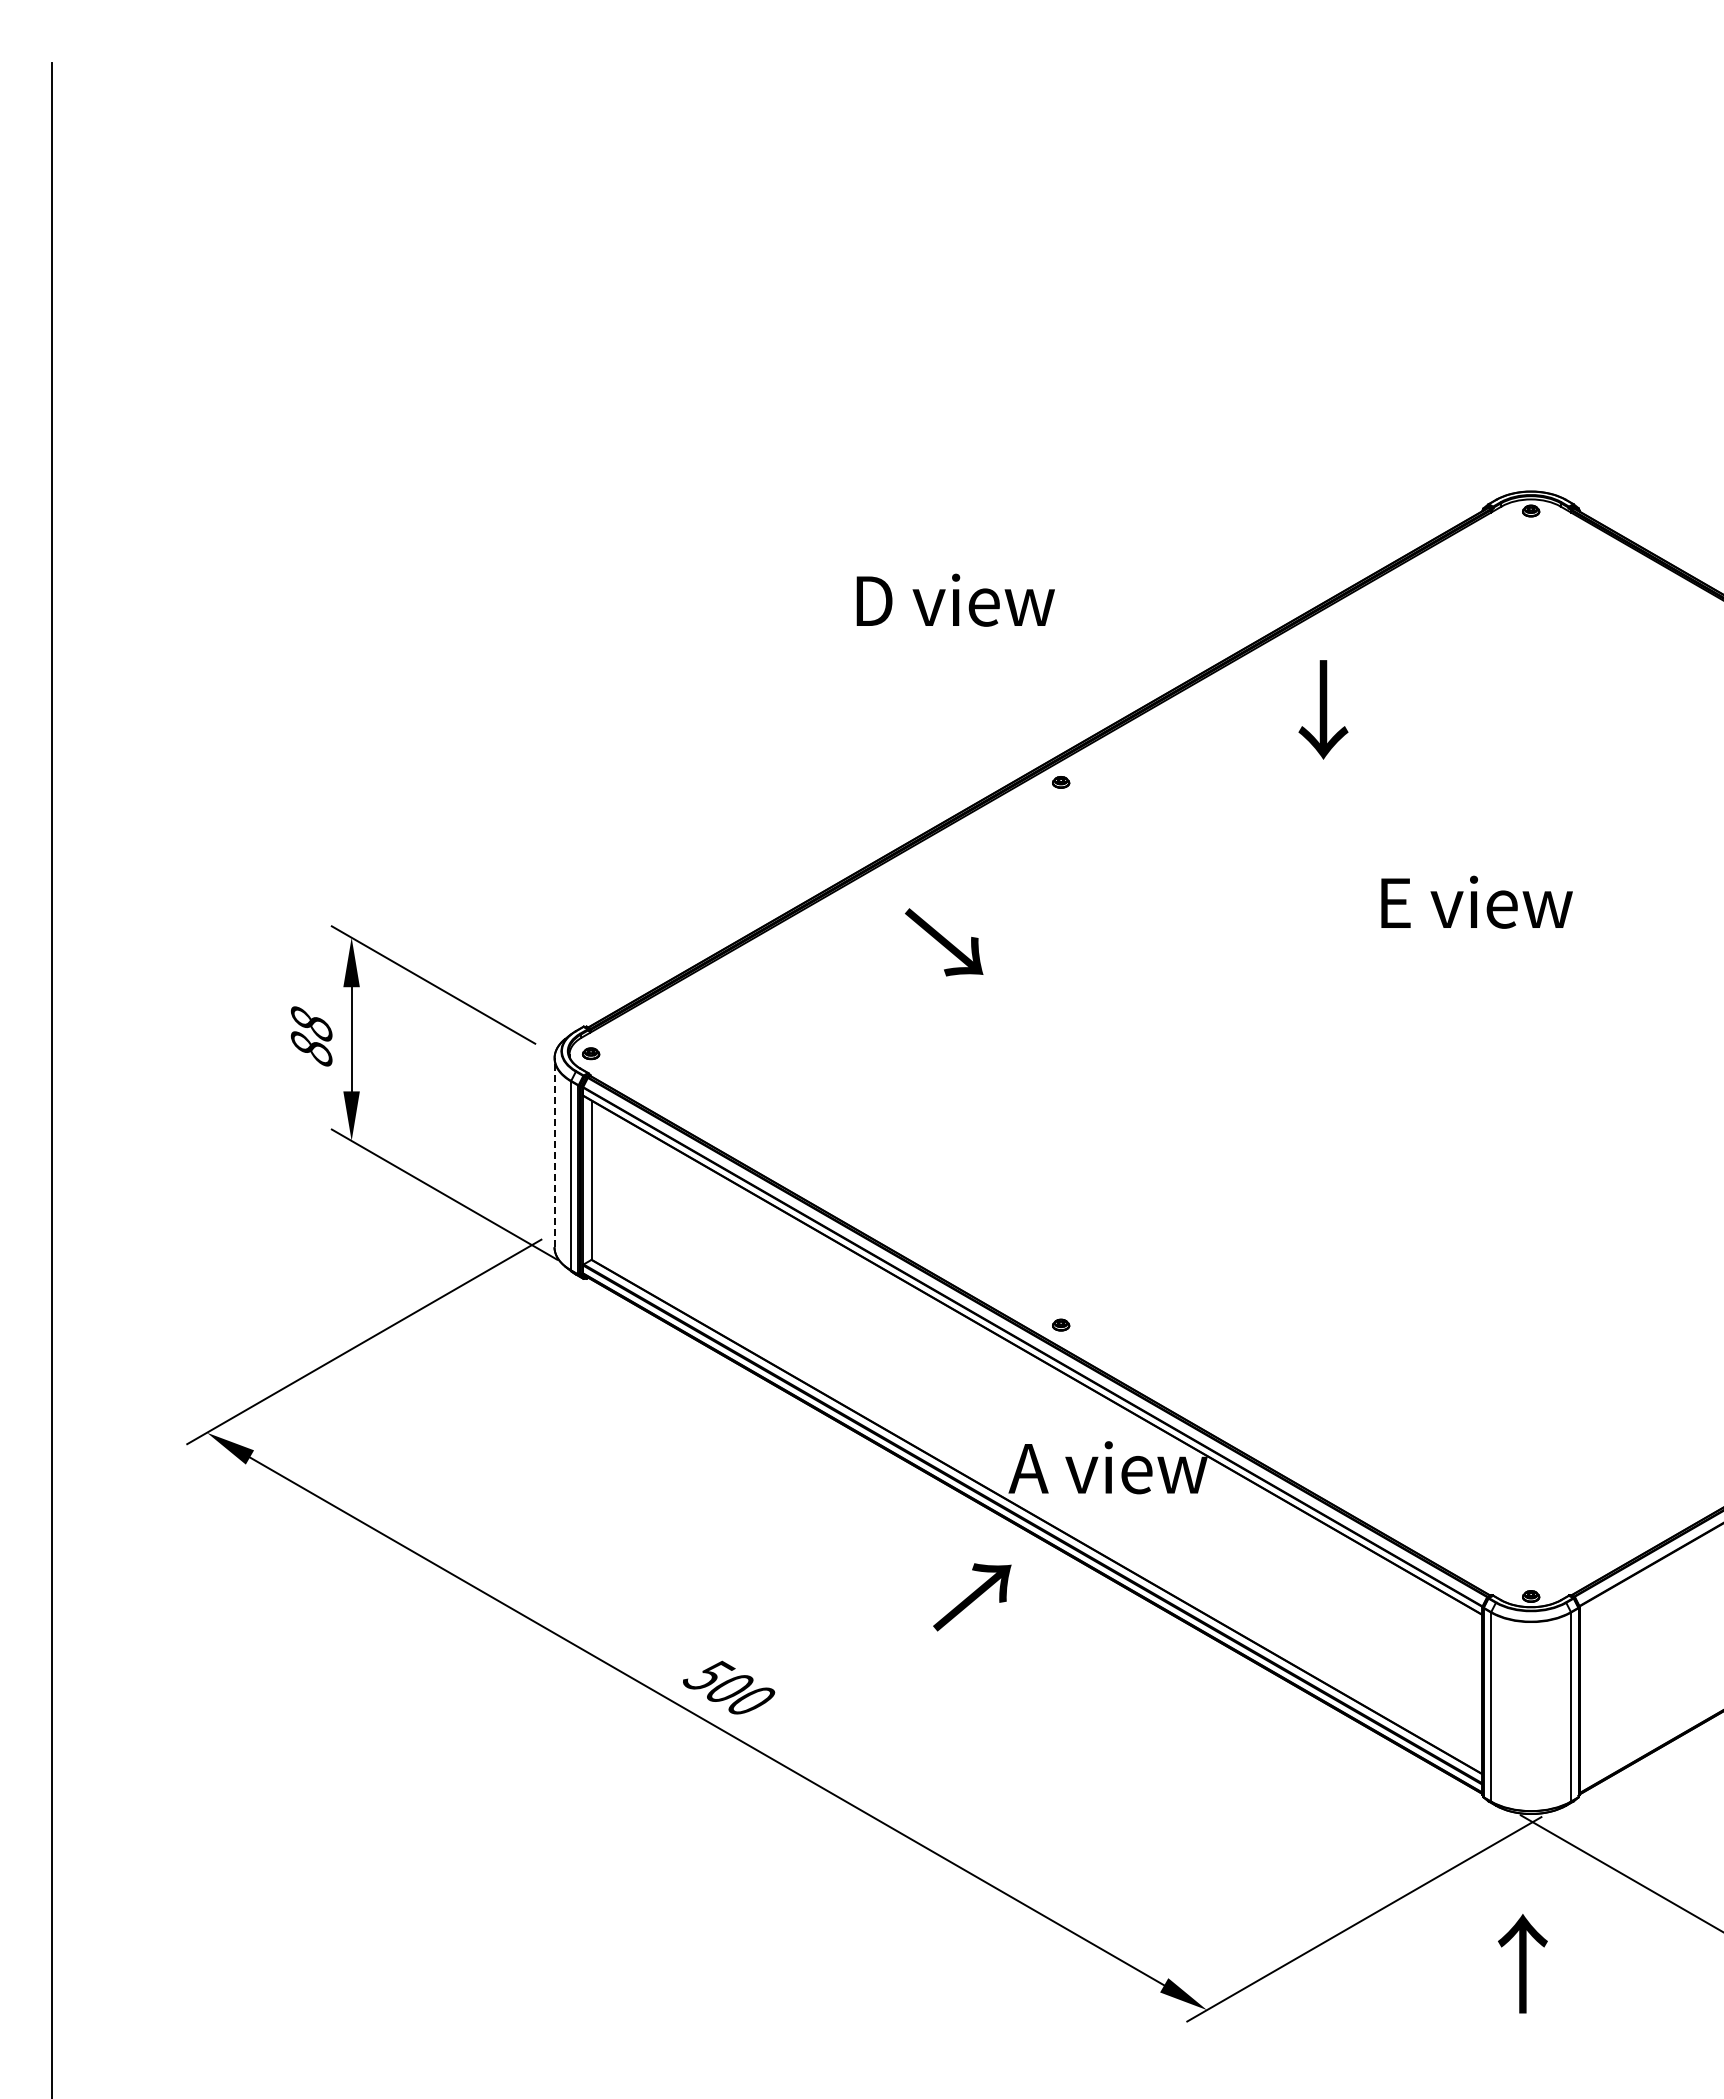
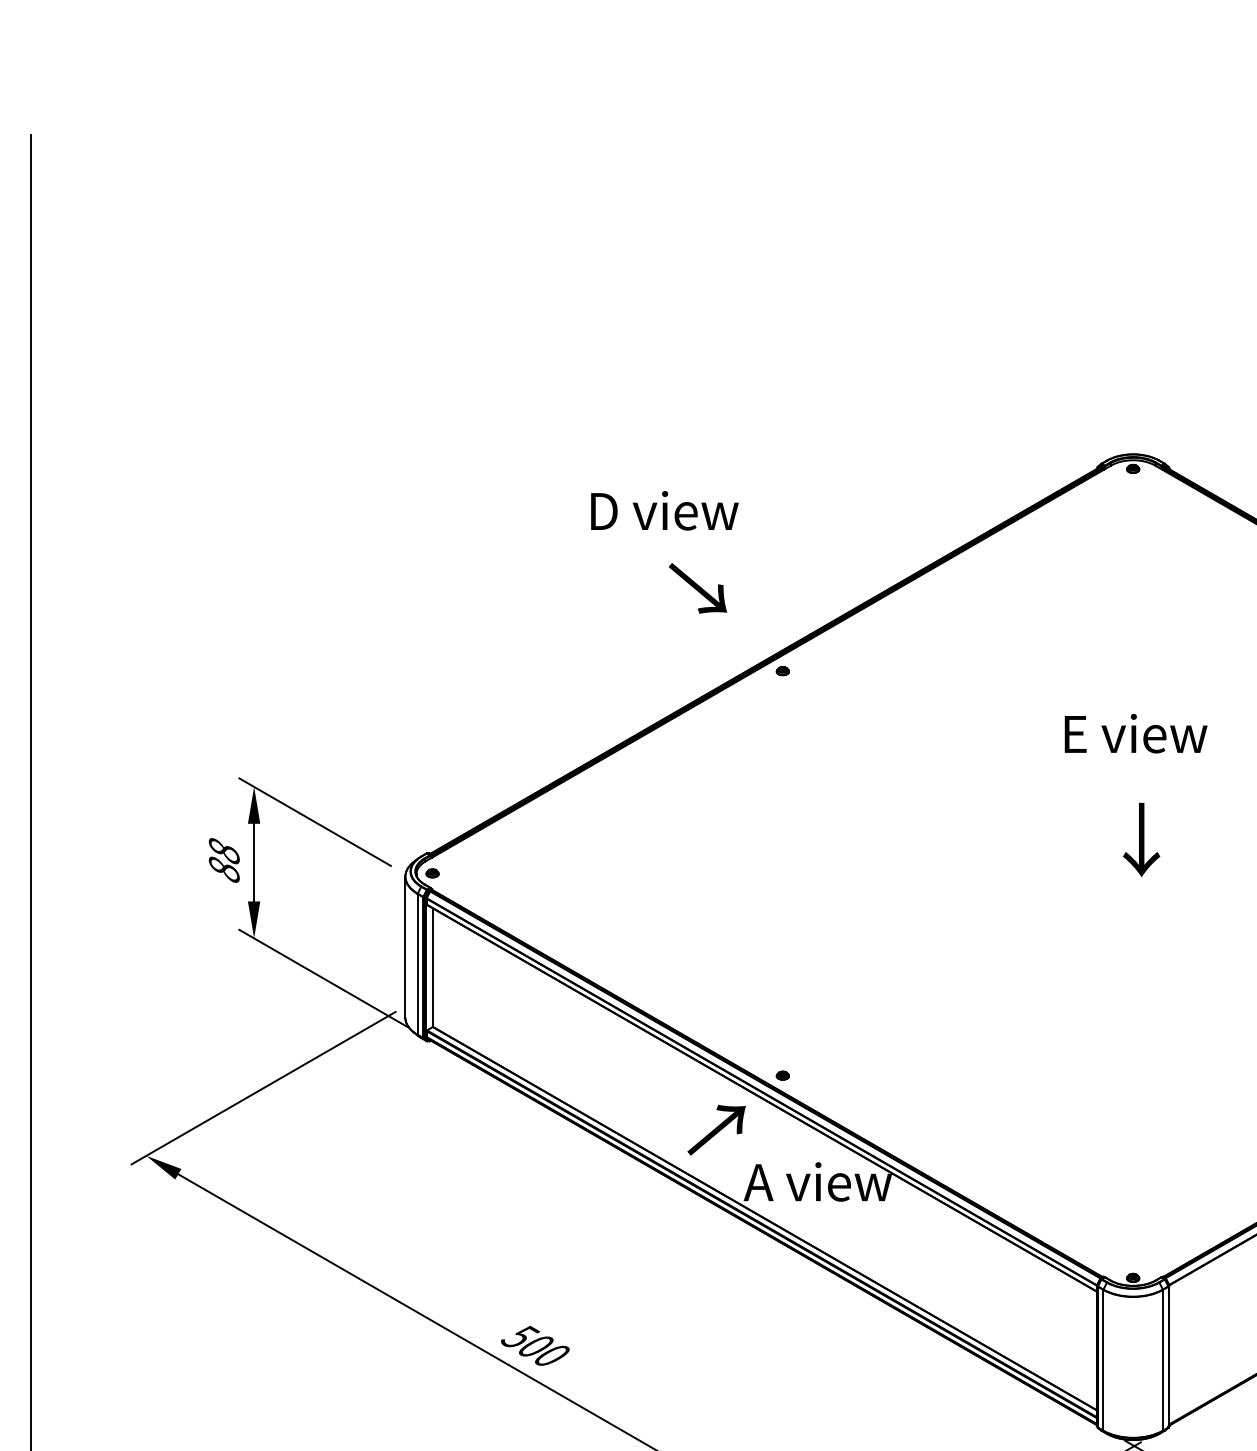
text: (955, 599) -> (664, 510), moved
text: (1323, 709) -> (1141, 839), moved
text: (1476, 901) -> (1135, 733), moved
text: (944, 942) -> (698, 588), moved
line: (554, 1152) -> (405, 946), dashed -> solid
text: (972, 1597) -> (716, 1130), moved

